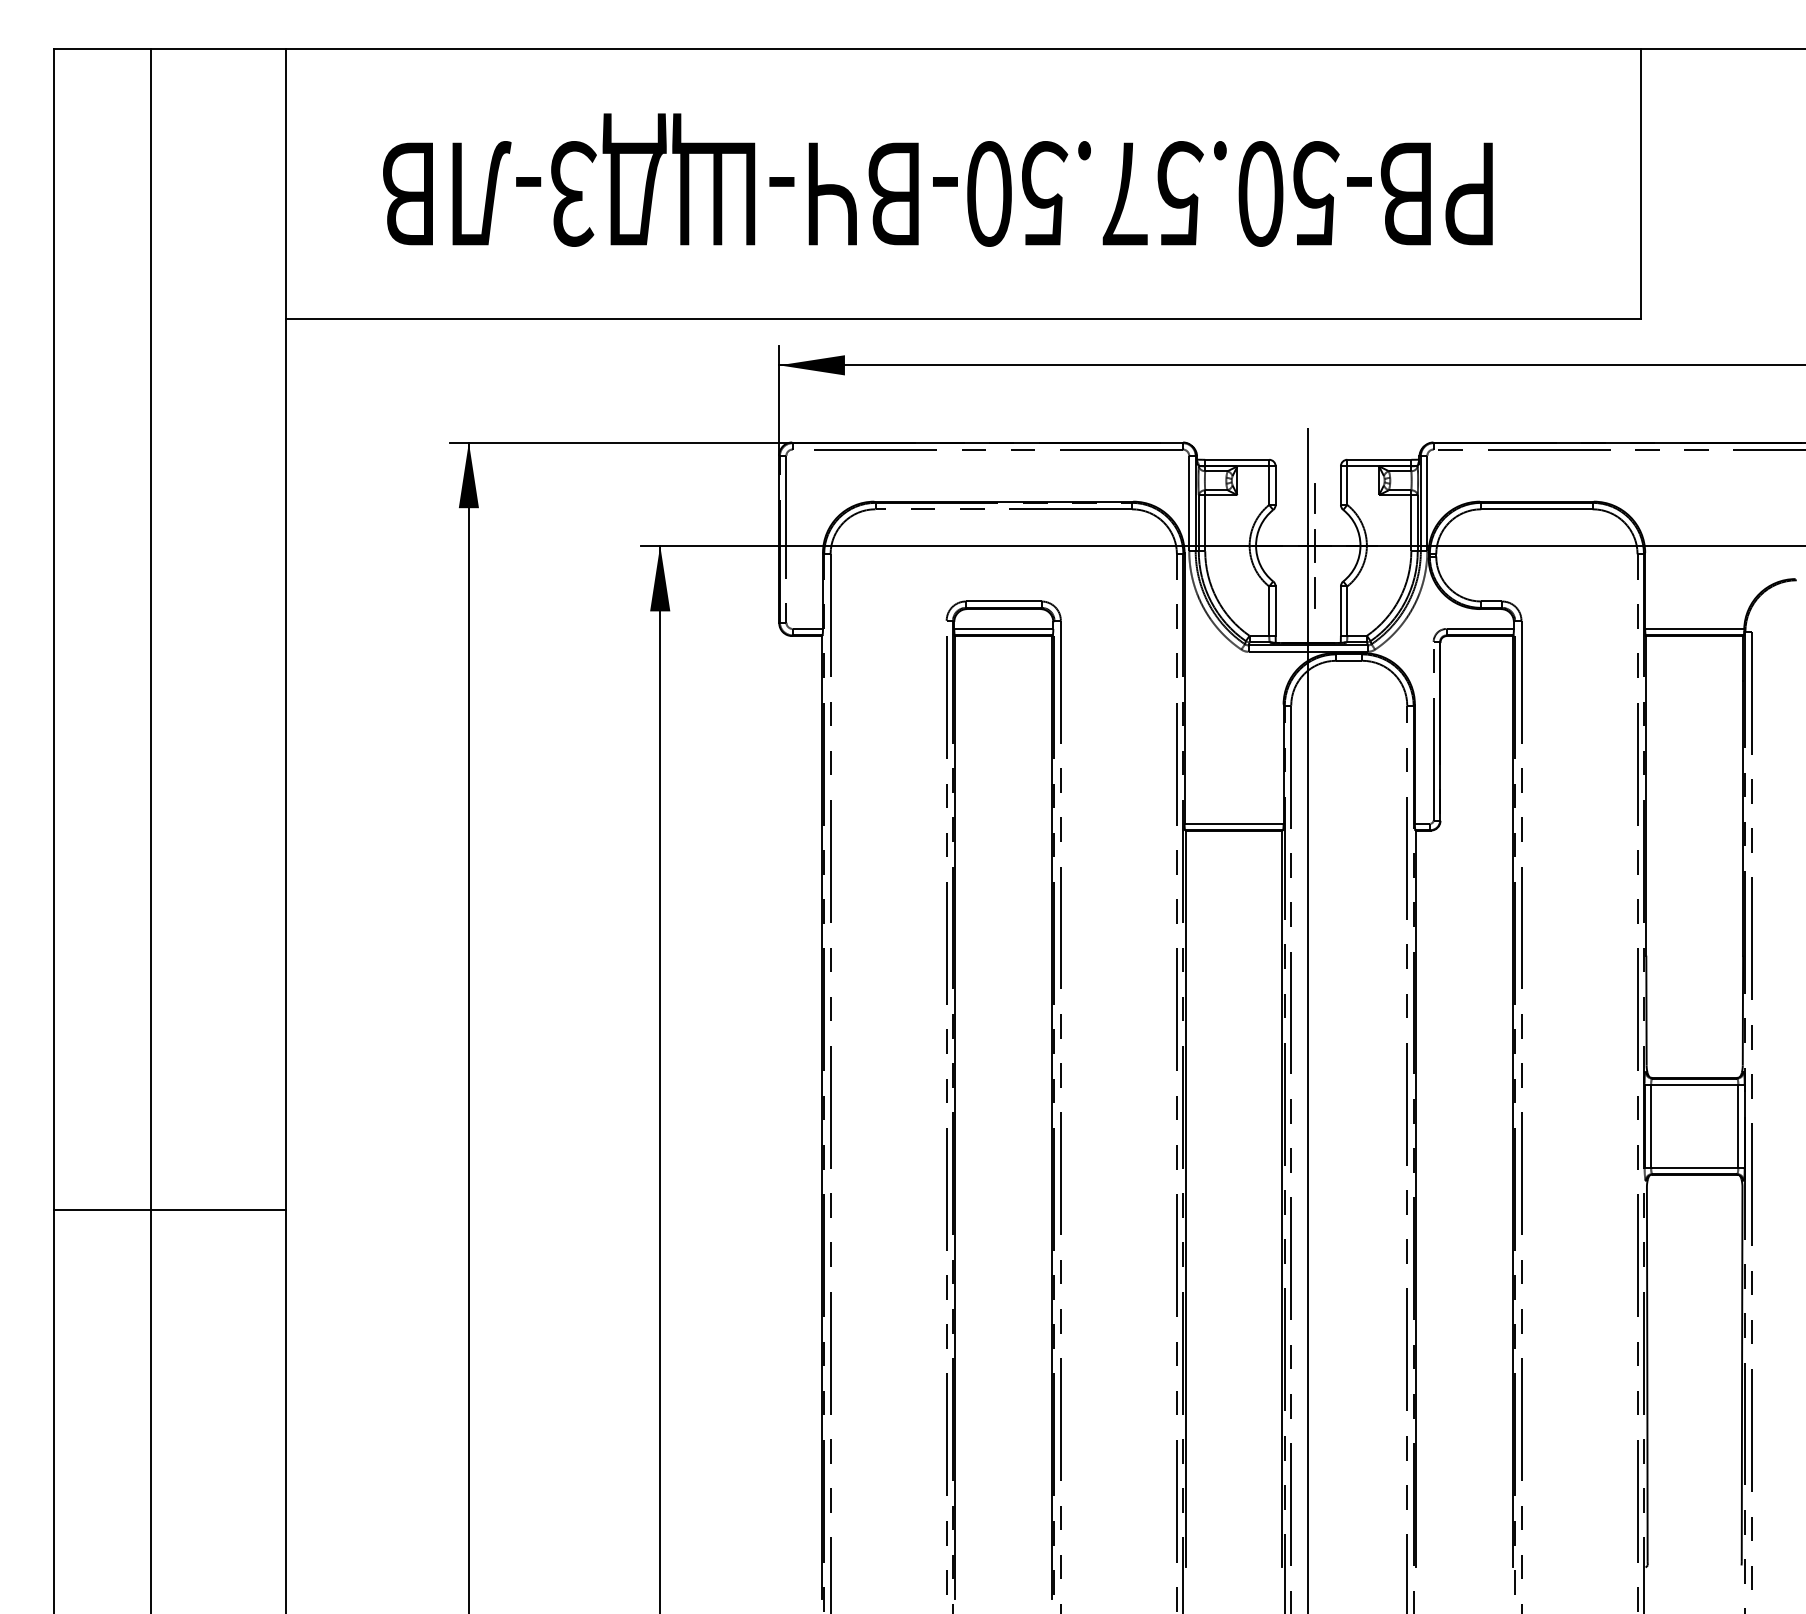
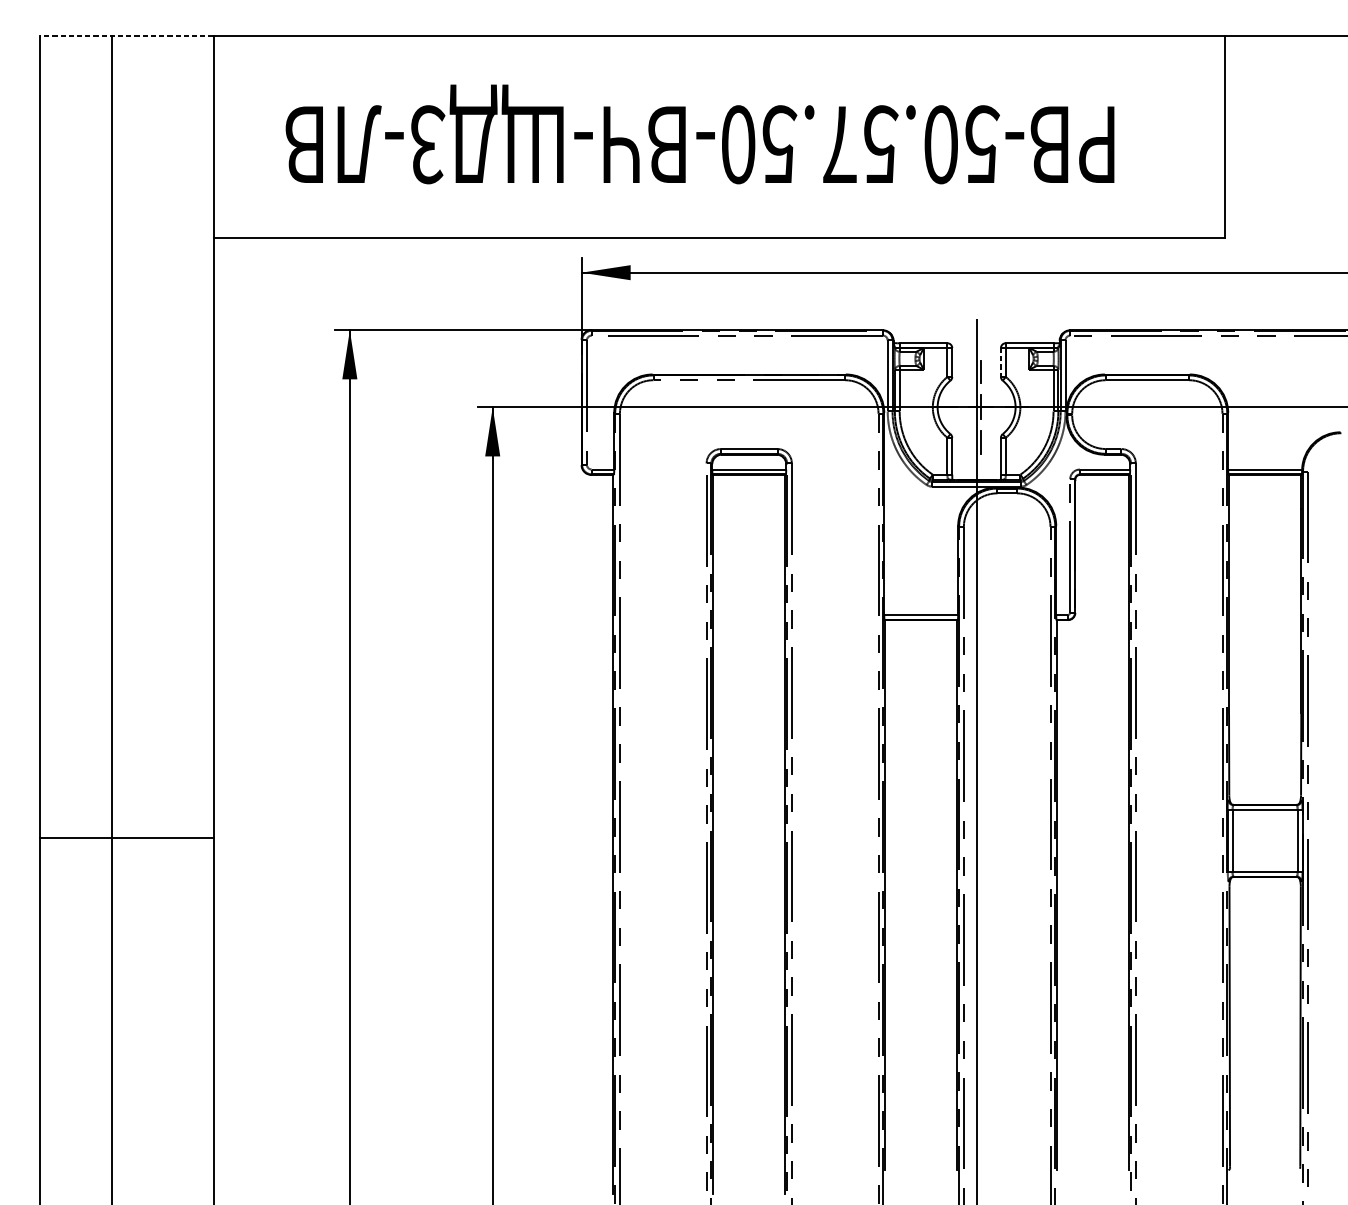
line: (169, 48) -> (126, 36), solid -> dashed
line: (1340, 486) -> (1000, 363), solid -> dashed
line: (170, 1209) -> (127, 838), moved

